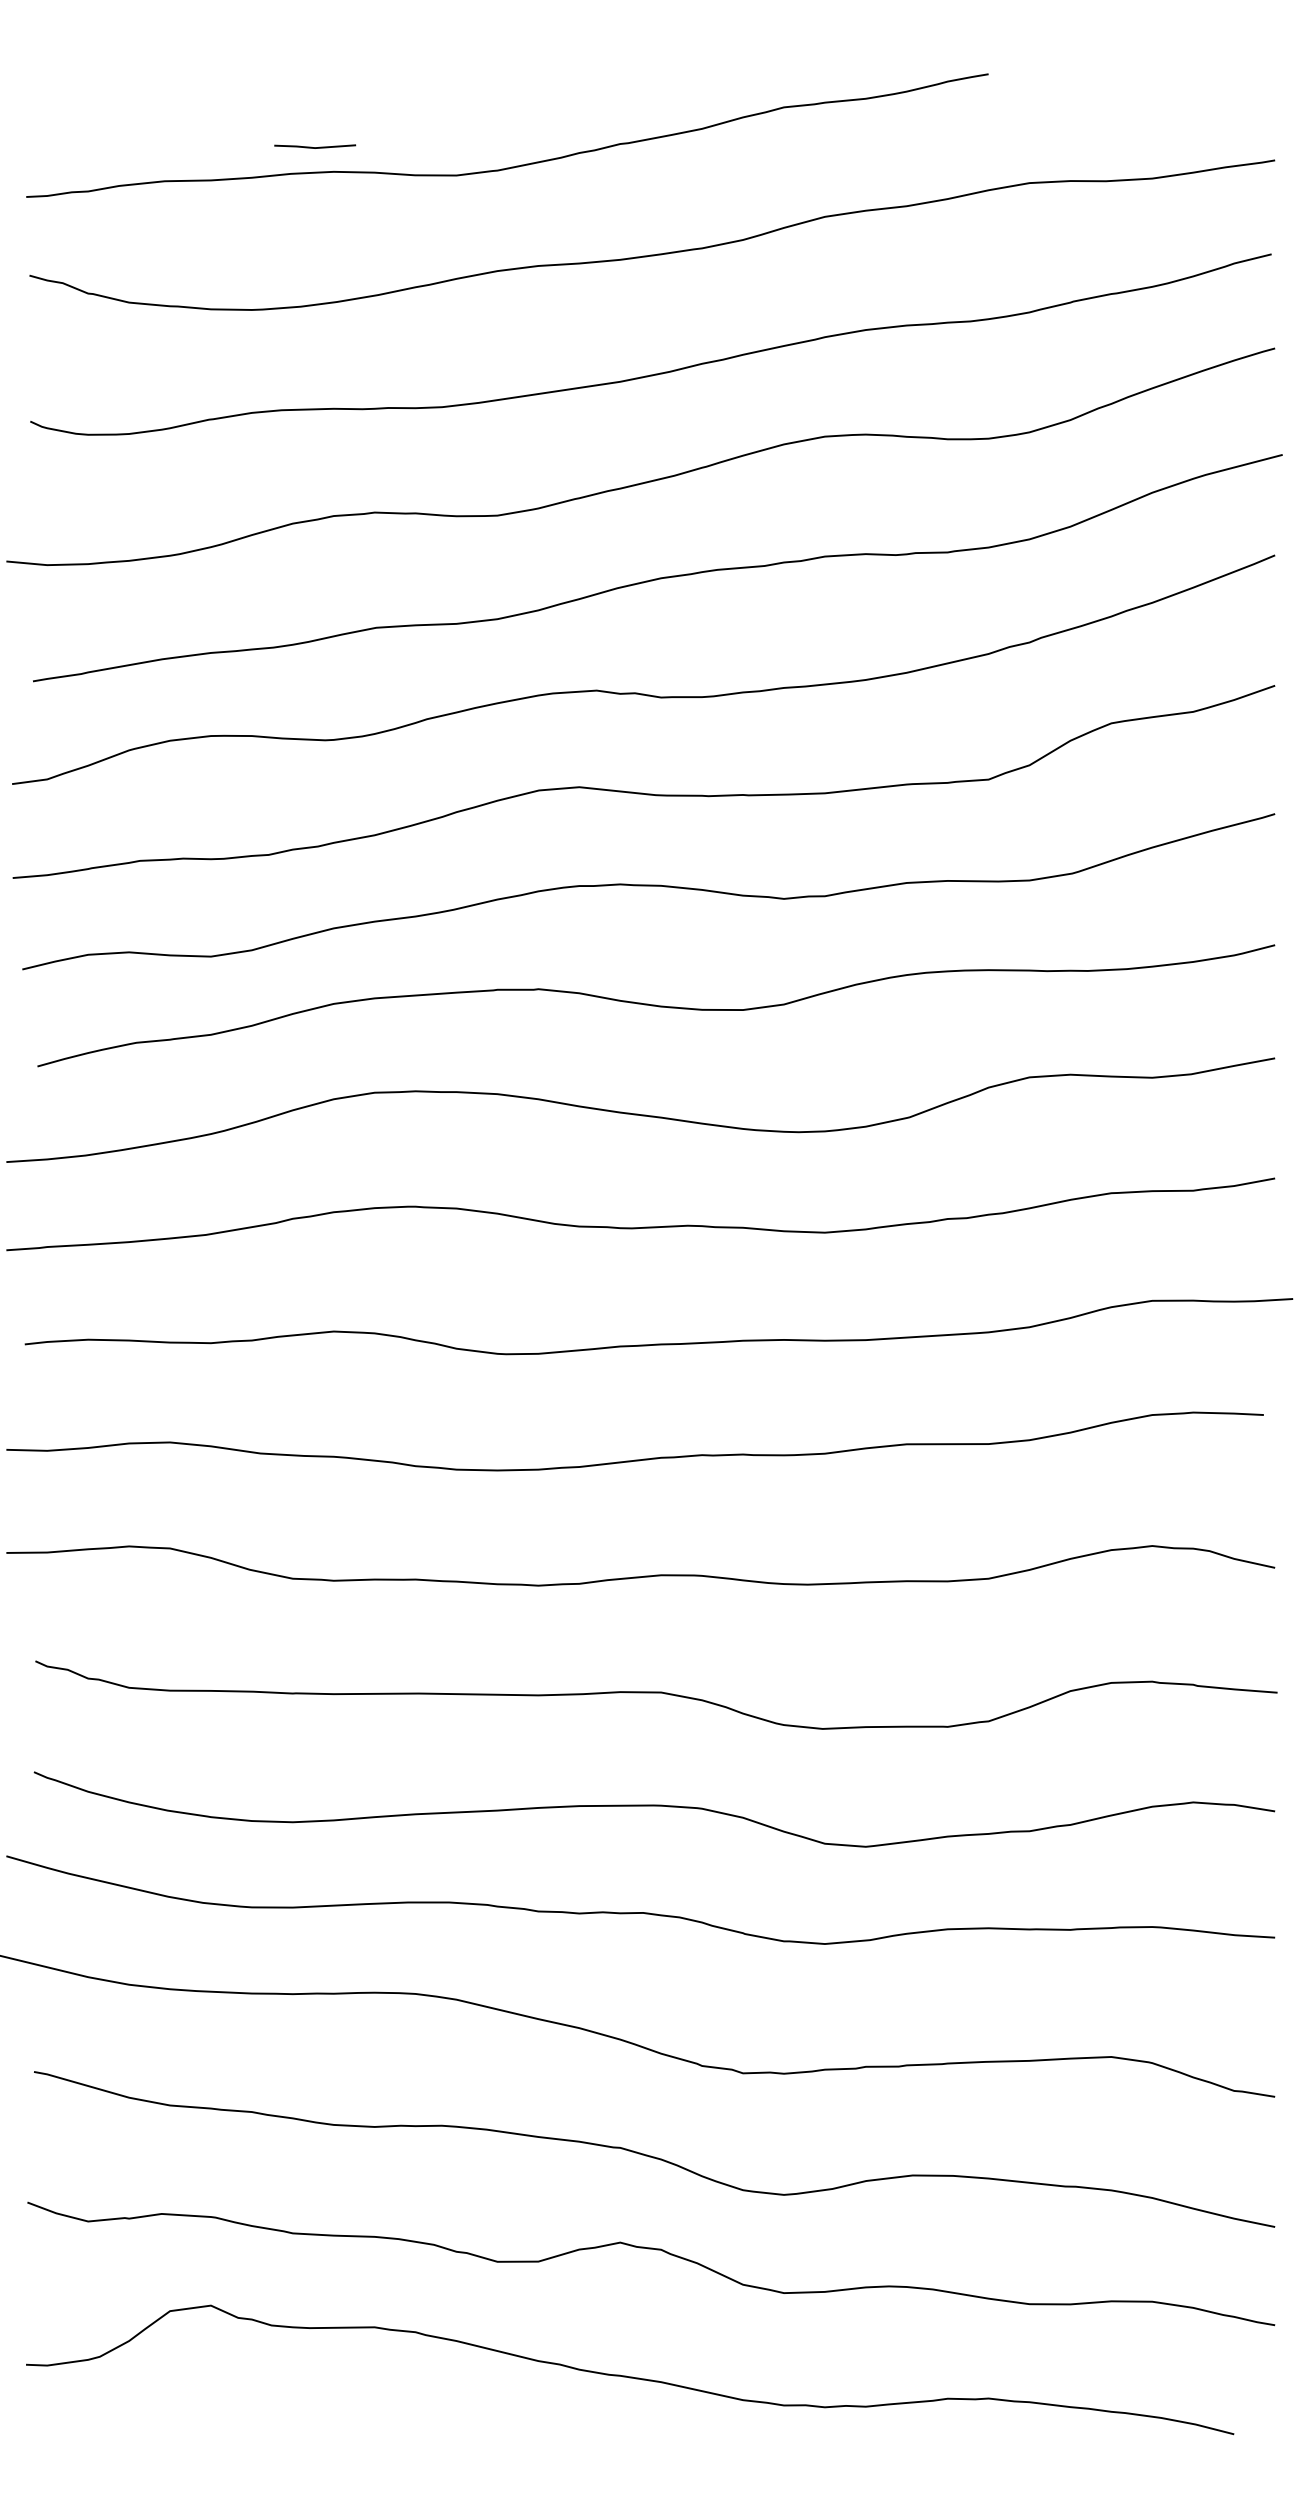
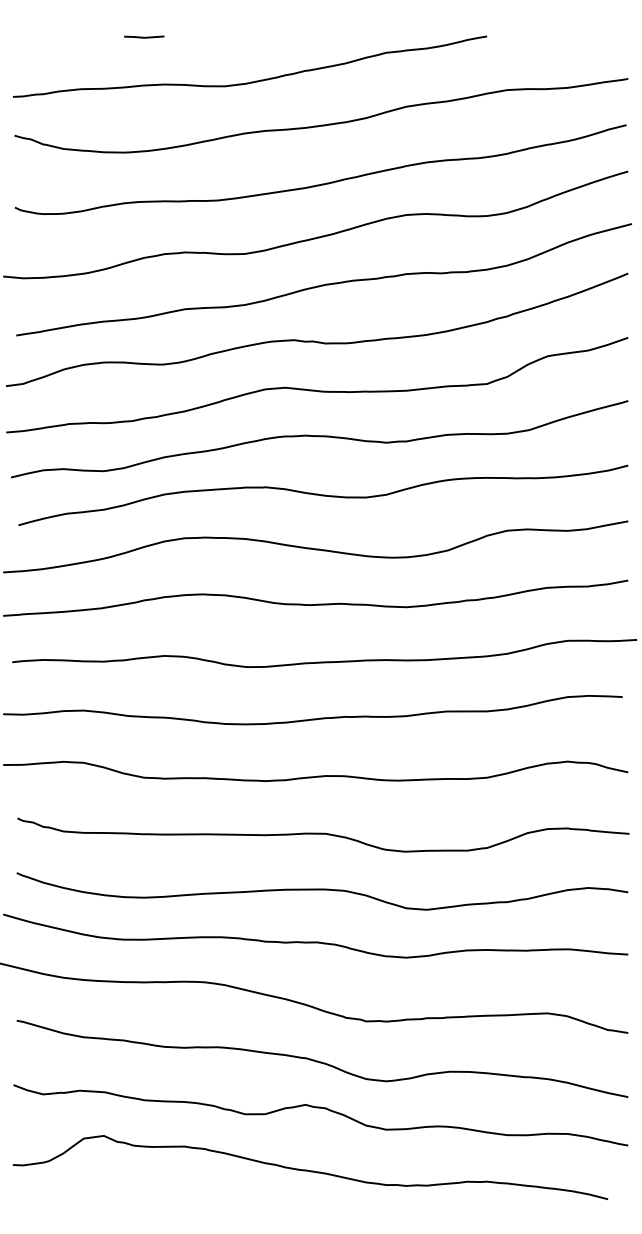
line: (315, 145) -> (144, 36), moved

